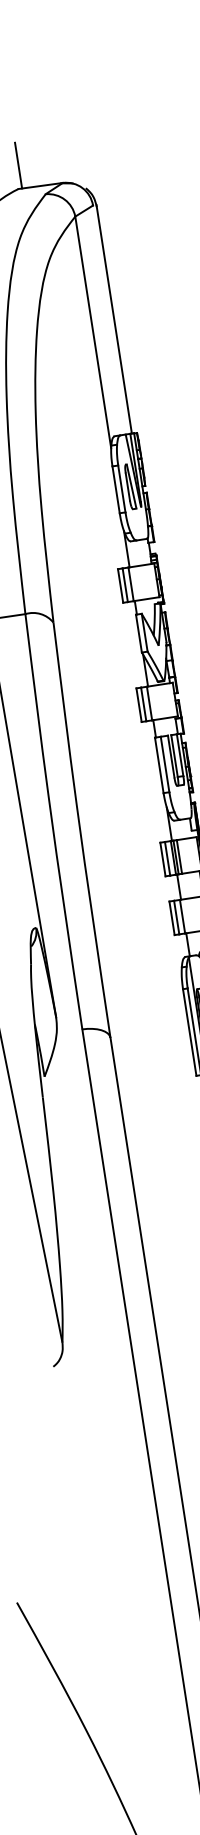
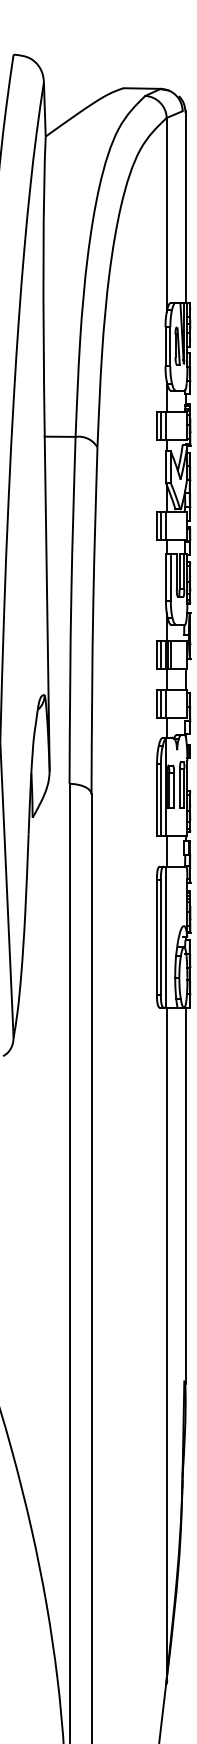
line: (18, 164) -> (126, 68), removed

